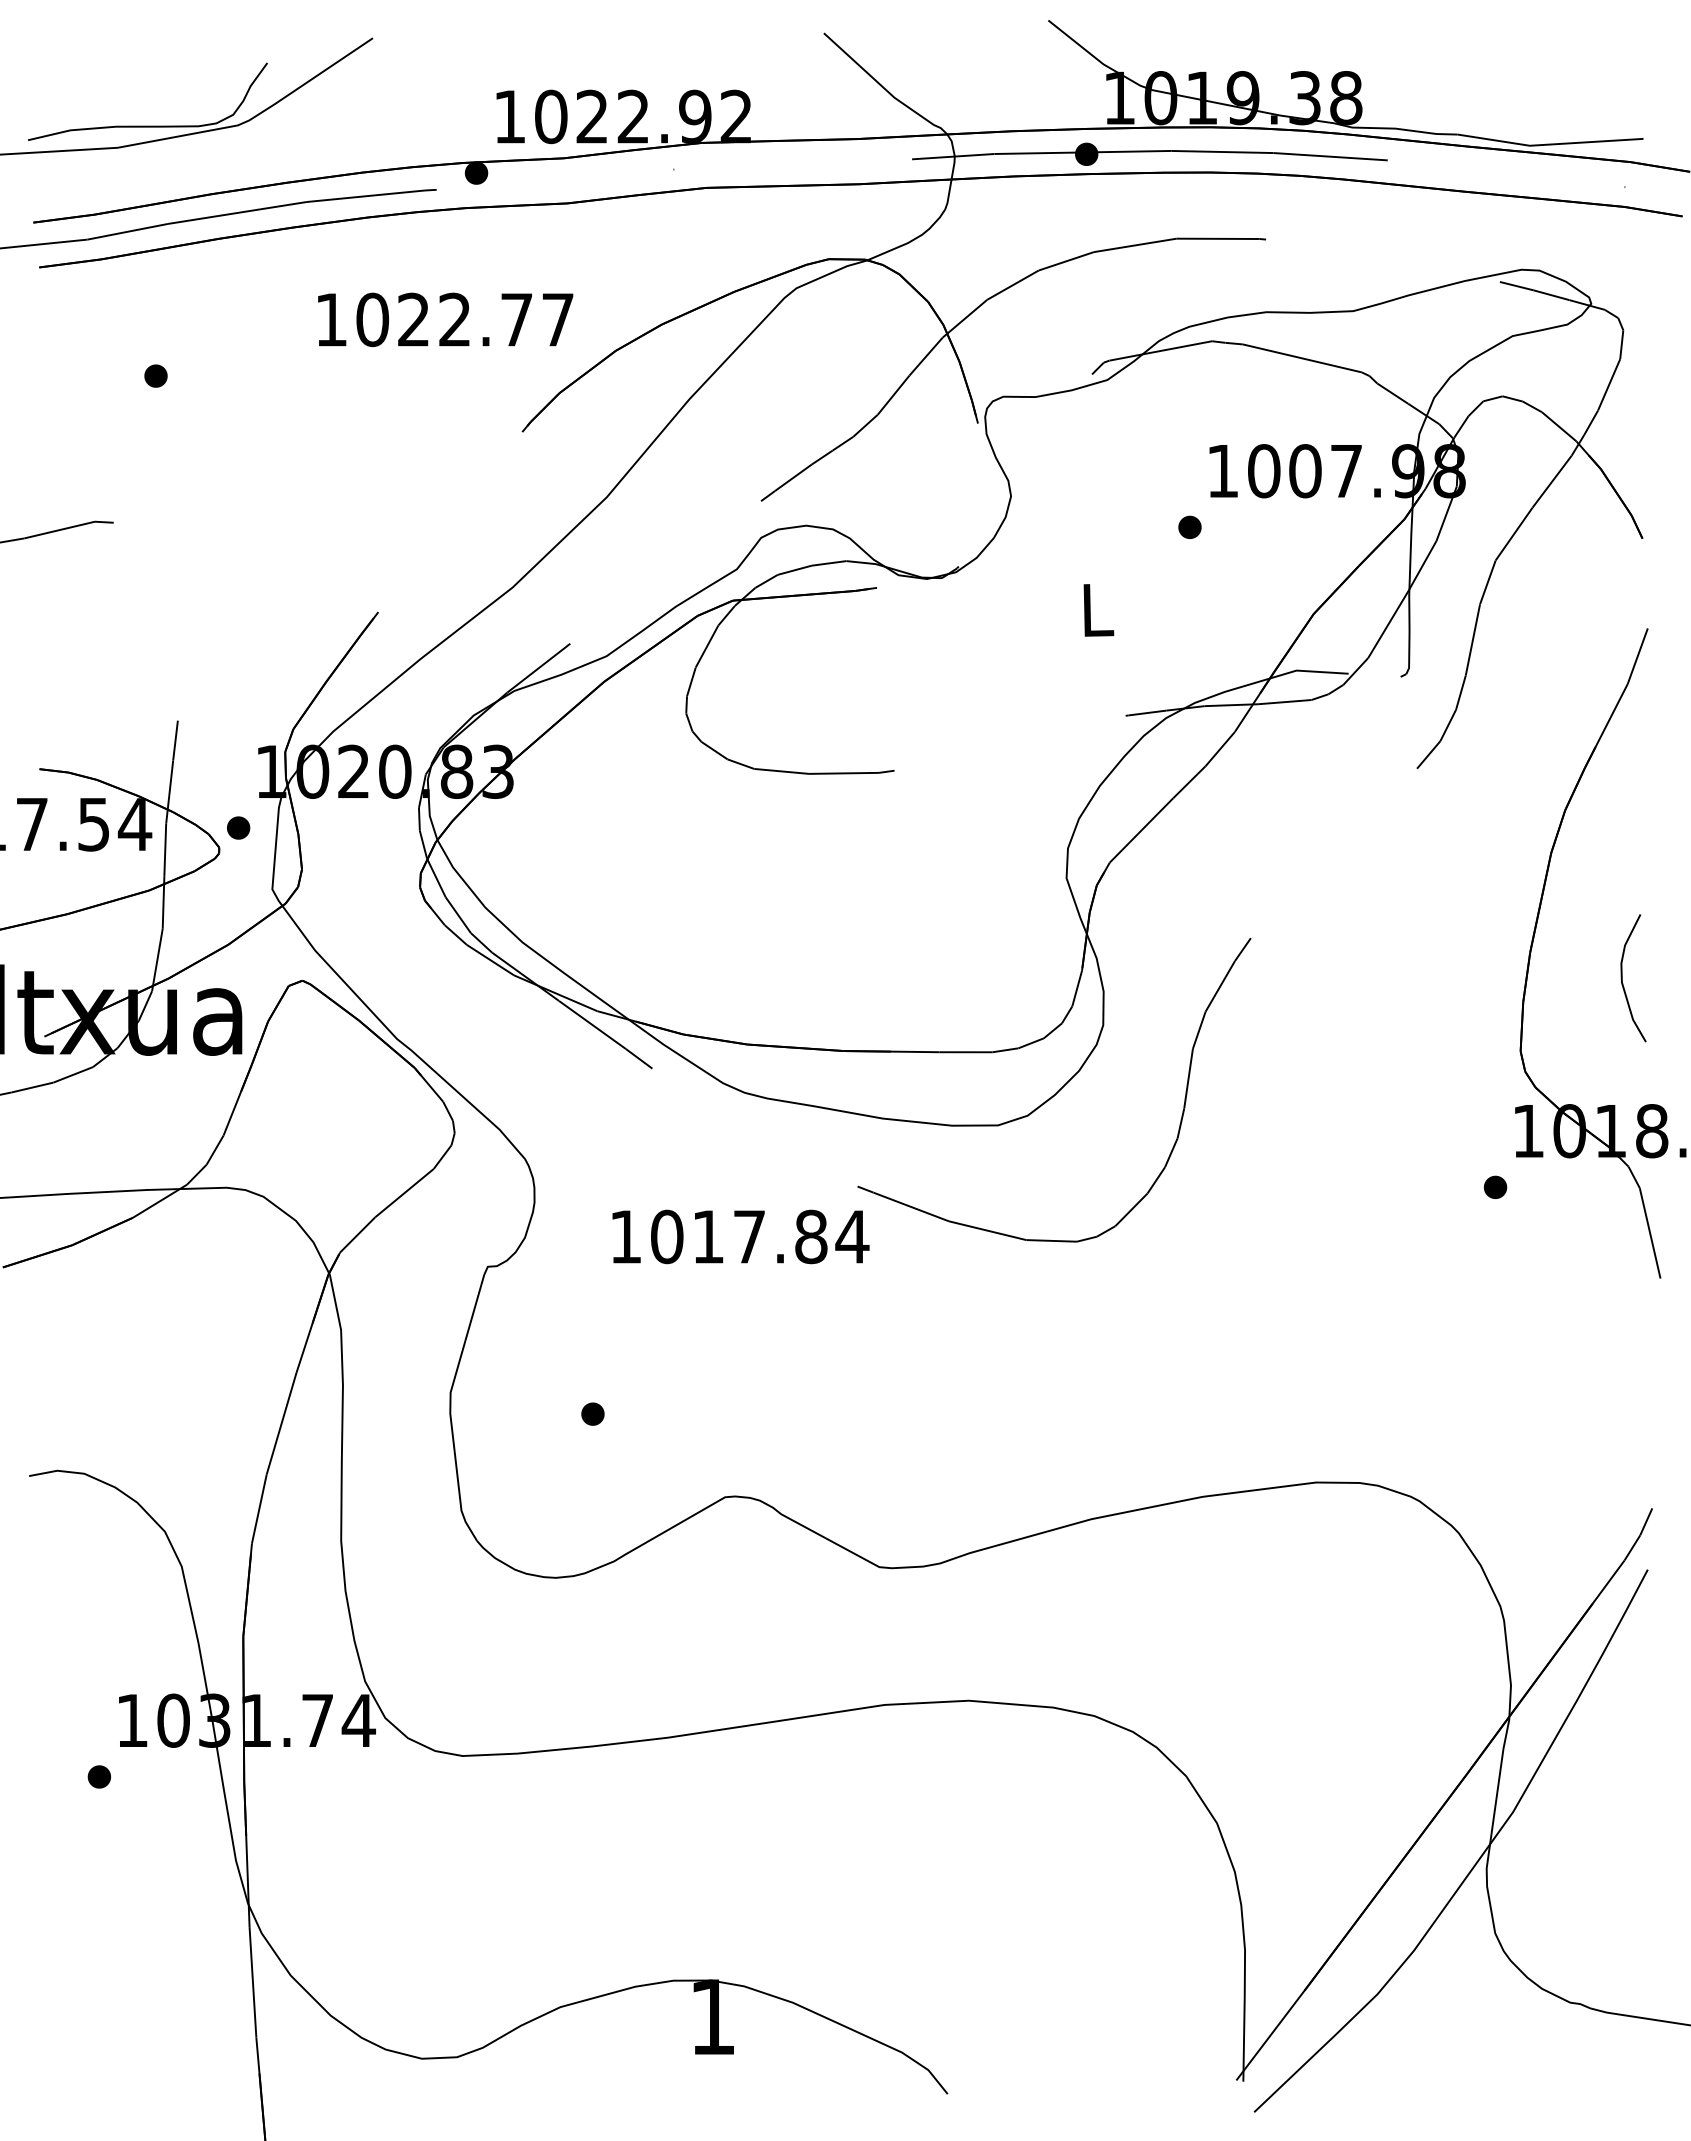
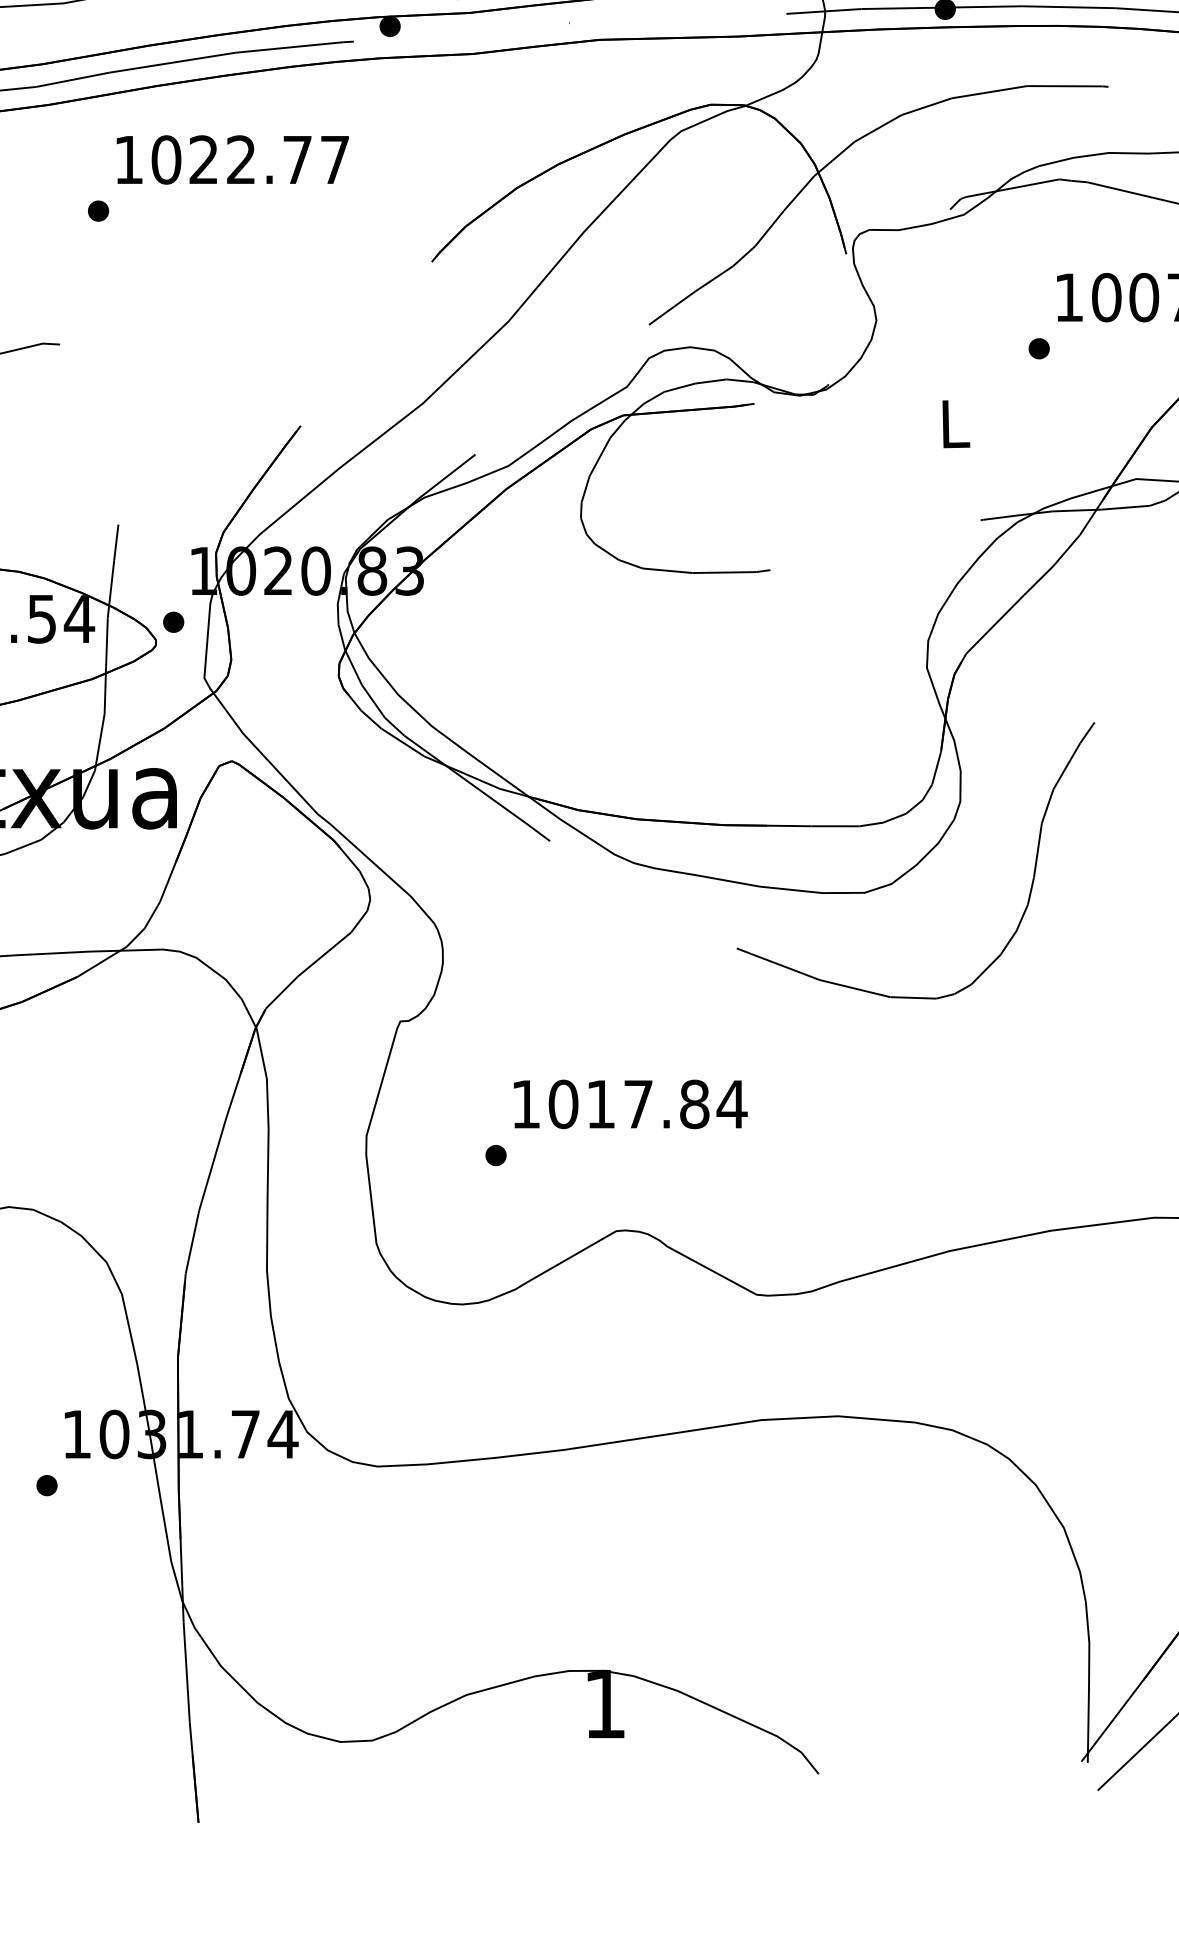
text: (445, 319) -> (232, 159), moved
text: (740, 1236) -> (630, 1103), moved

